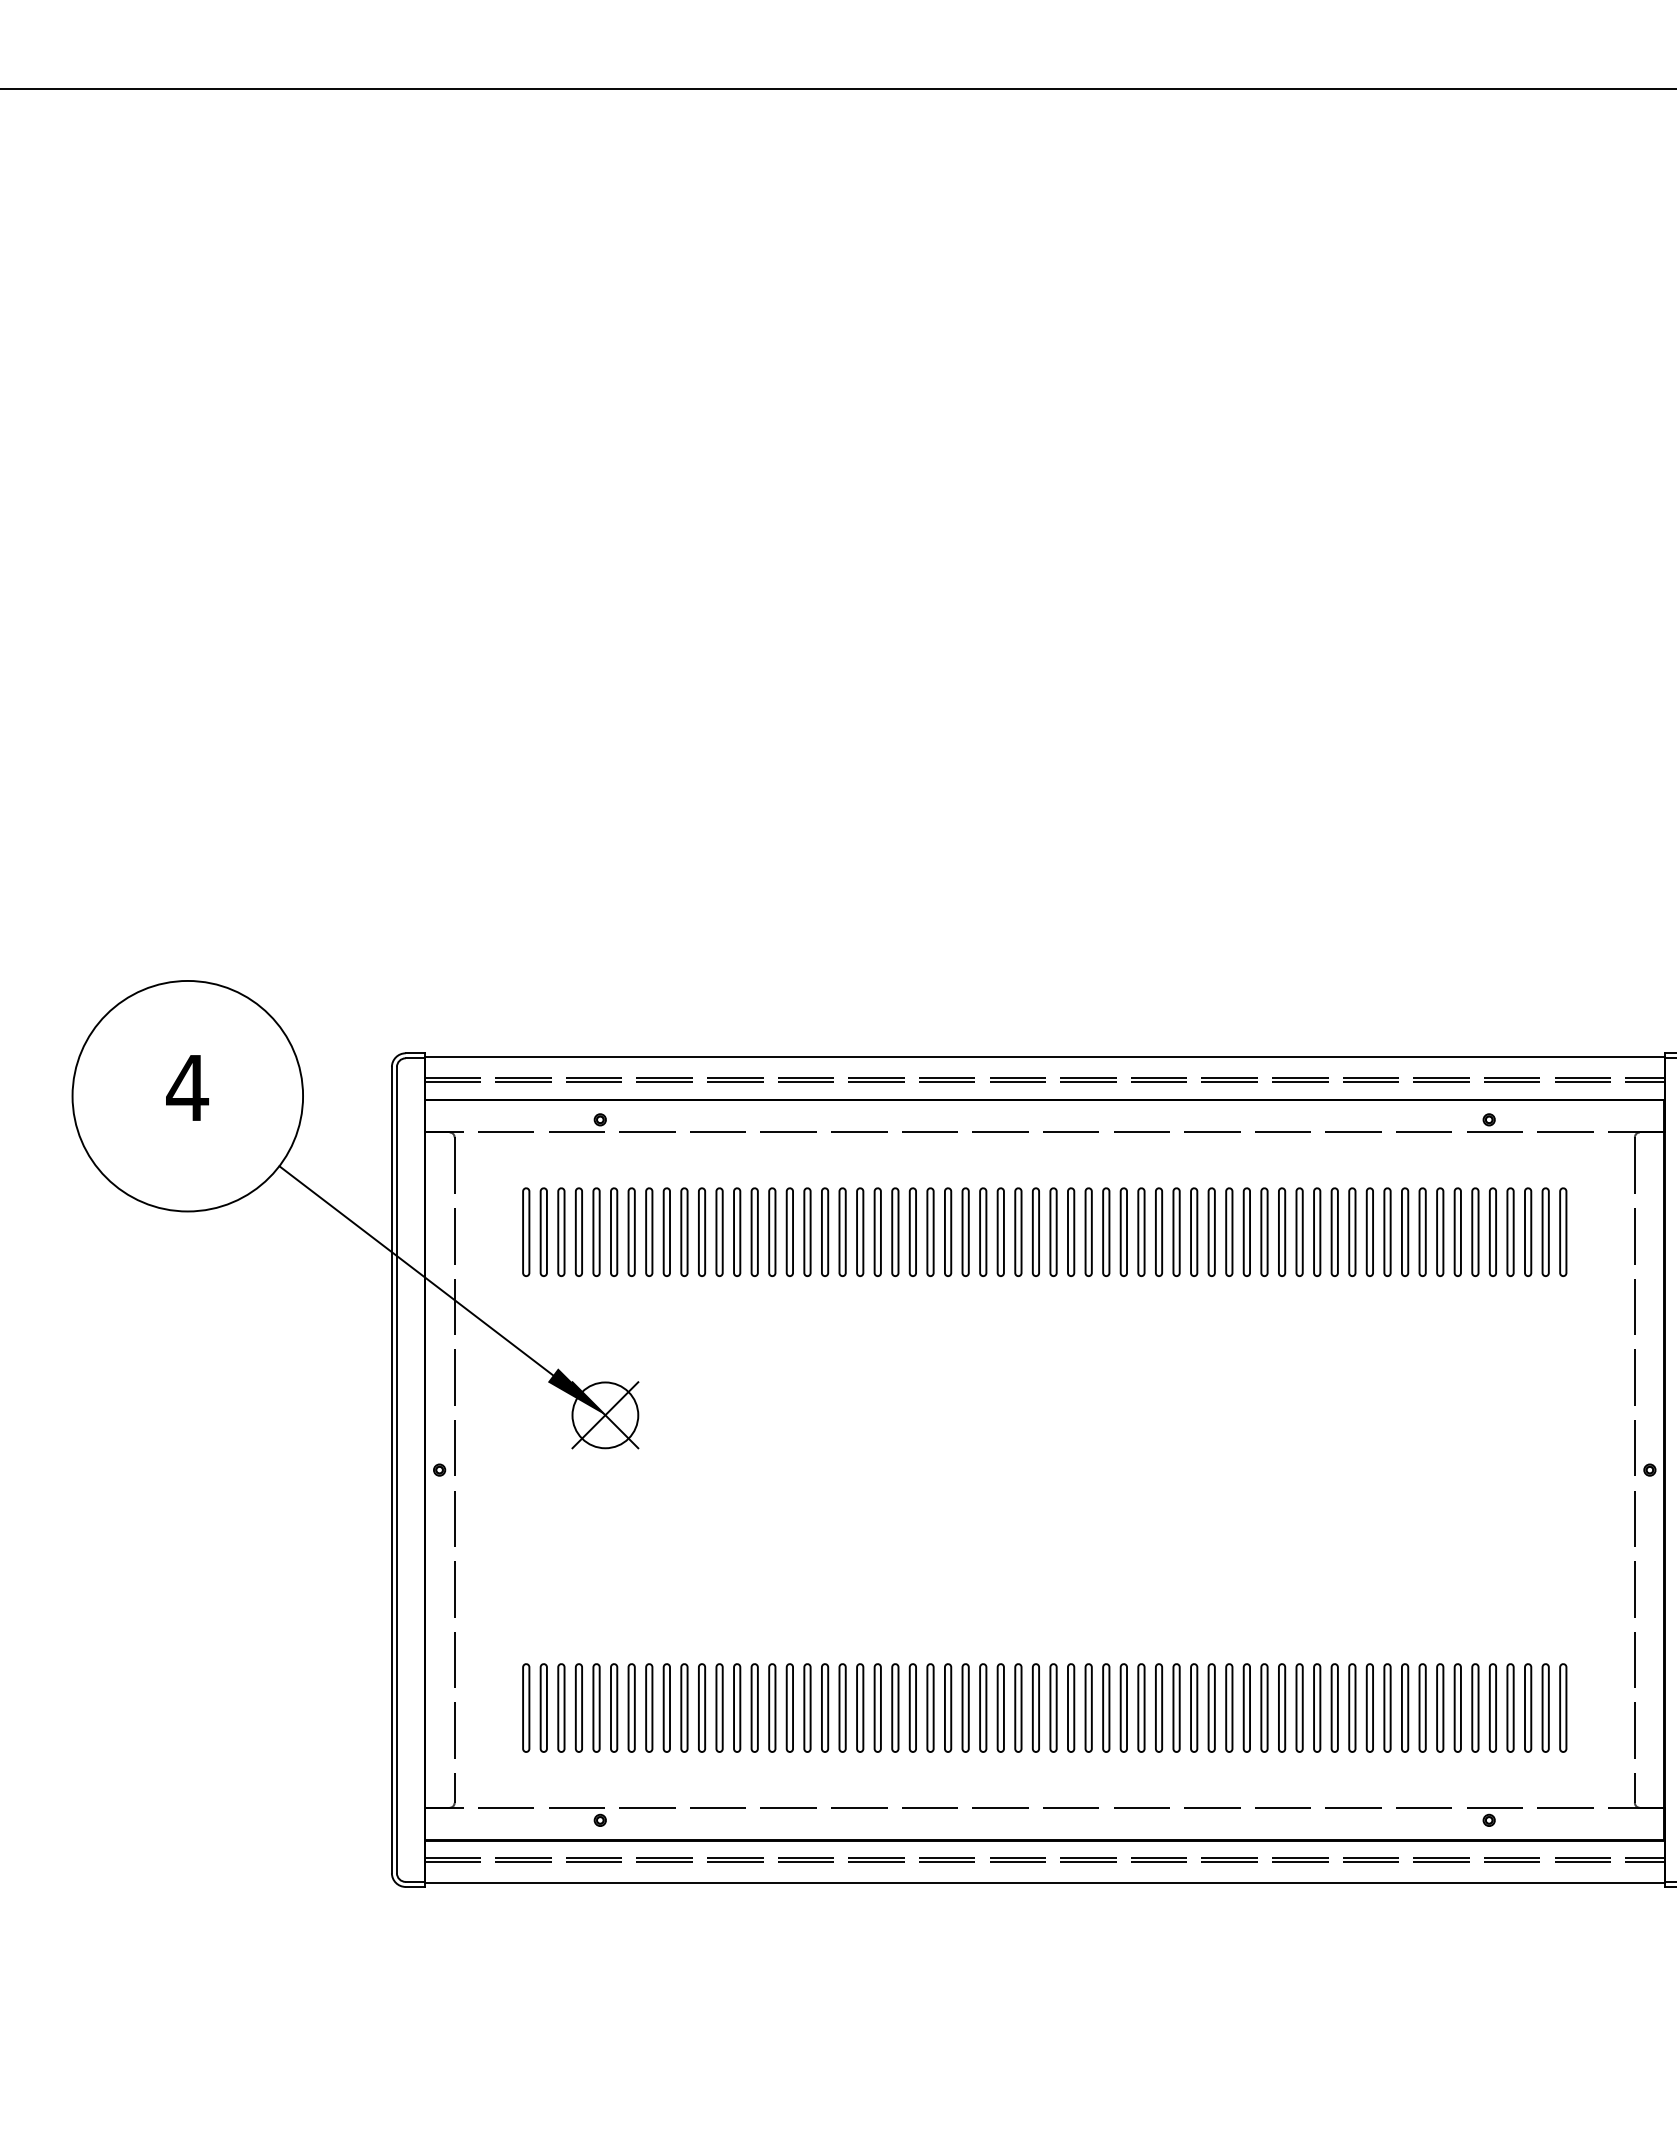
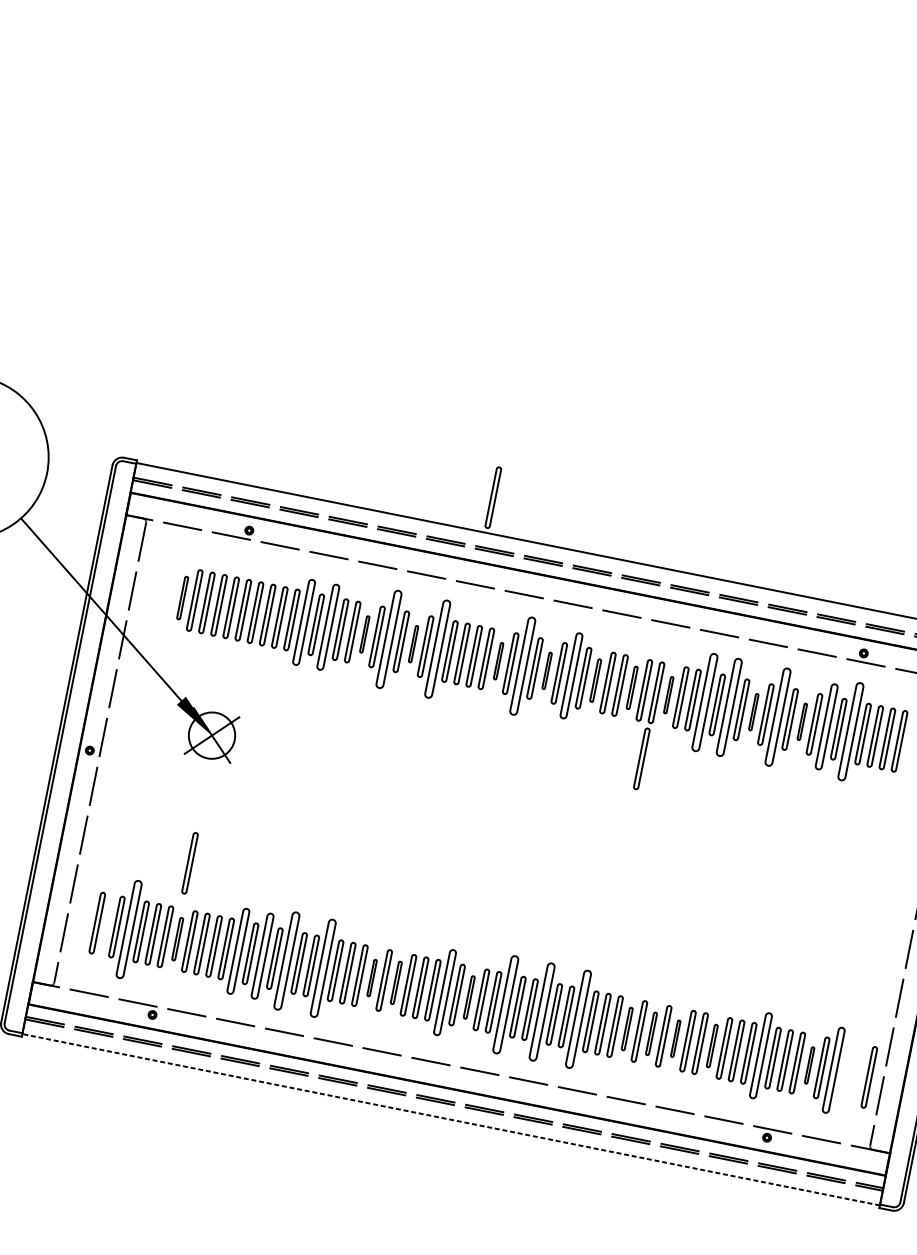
part: (930, 1005) -> (493, 497), added
part: (526, 1231) -> (182, 597), size x0.7
part: (701, 1231) -> (303, 621), size x1.4
part: (737, 1231) -> (328, 626), size x1.4
part: (789, 1231) -> (364, 633), size x0.6
part: (825, 1231) -> (389, 638), size x1.6
part: (860, 1231) -> (413, 643), size x0.6
part: (895, 1231) -> (437, 648), size x1.6
part: (983, 1231) -> (498, 660), size x0.6
part: (1018, 1231) -> (523, 665), size x1.6
part: (1053, 1231) -> (547, 670), size x0.6
part: (1088, 1231) -> (571, 675), size x1.4
part: (1123, 1231) -> (595, 680), size x0.7
part: (1176, 1231) -> (632, 687), size x0.7
part: (1229, 1231) -> (668, 694), size x0.6
part: (1282, 1231) -> (705, 702), size x1.6
part: (1317, 1231) -> (729, 706), size x1.6
part: (1352, 1231) -> (753, 711), size x0.6
part: (1387, 1231) -> (778, 716), size x1.6
part: (1422, 1231) -> (802, 721), size x0.6
part: (1457, 1231) -> (826, 726), size x1.4
part: (1492, 1231) -> (850, 731), size x1.6
part: (1209, 1327) -> (641, 758), added
part: (610, 1598) -> (190, 862), added
part: (497, 1707) -> (97, 922), added
part: (543, 1707) -> (128, 929), size x1.6
part: (614, 1707) -> (177, 938), size x0.7
part: (701, 1707) -> (238, 950), size x1.4
part: (737, 1707) -> (262, 955), size x1.4
part: (772, 1707) -> (287, 960), size x1.6
part: (825, 1707) -> (323, 968), size x1.6
part: (895, 1707) -> (372, 977), size x0.6
part: (930, 1707) -> (396, 982), size x0.7
part: (1000, 1707) -> (444, 992), size x1.4
part: (1035, 1707) -> (469, 997), size x0.7
part: (1088, 1707) -> (505, 1004), size x1.6
part: (1141, 1707) -> (542, 1011), size x1.6
part: (1194, 1707) -> (578, 1018), size x1.6
part: (1264, 1707) -> (627, 1028), size x0.7
part: (1299, 1707) -> (651, 1033), size x0.7
part: (1334, 1707) -> (675, 1038), size x0.6
part: (1387, 1707) -> (712, 1045), size x0.7
part: (1457, 1707) -> (760, 1055), size x1.4
part: (1528, 1707) -> (809, 1065), size x0.6
part: (1563, 1707) -> (834, 1069), size x1.4
part: (1614, 1707) -> (869, 1077), added
line: (1044, 1883) -> (450, 1119), solid -> dashed

